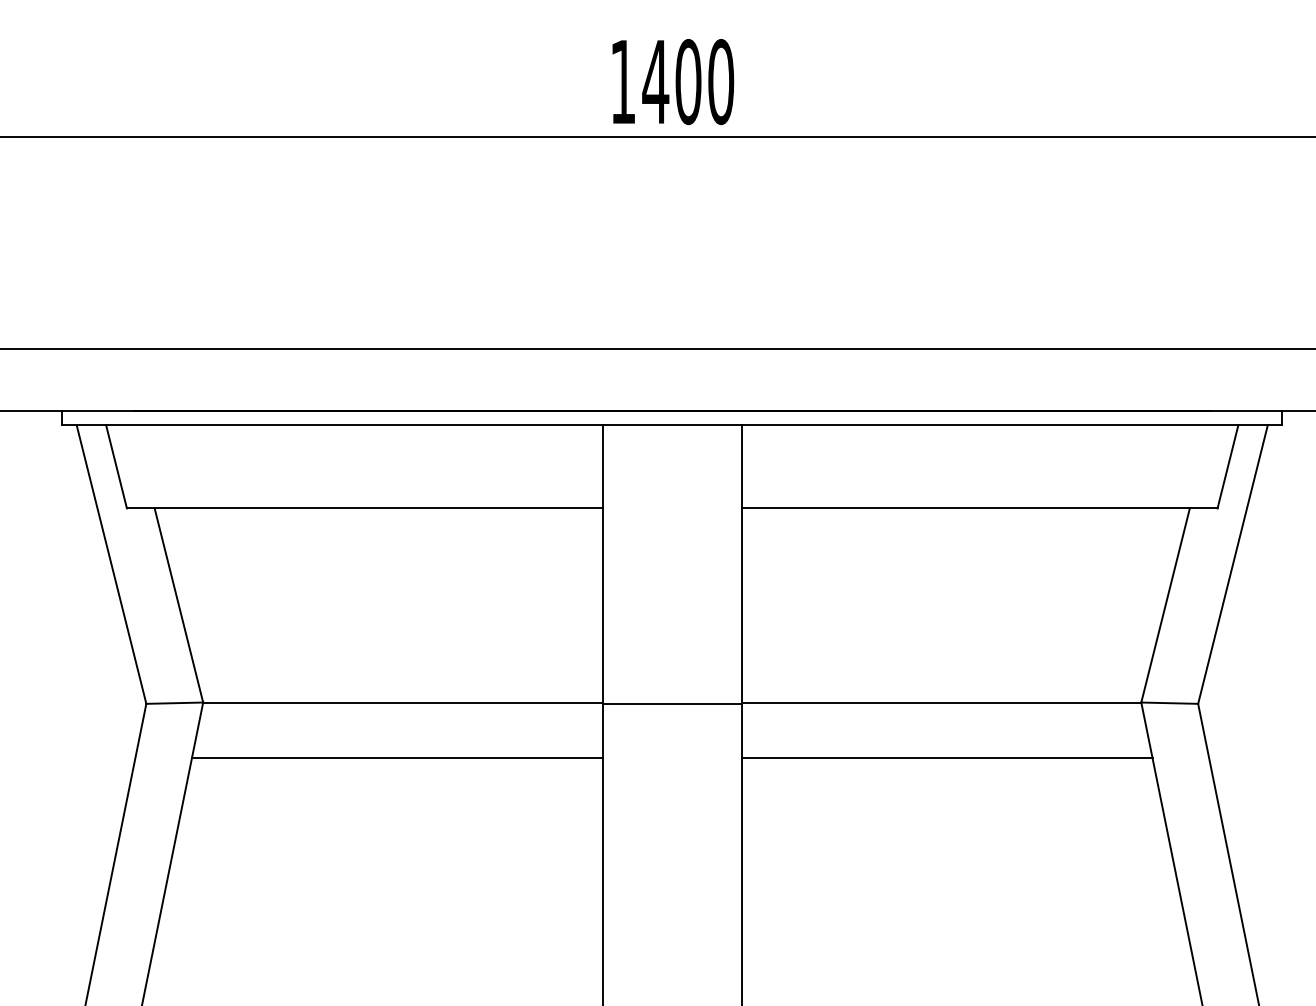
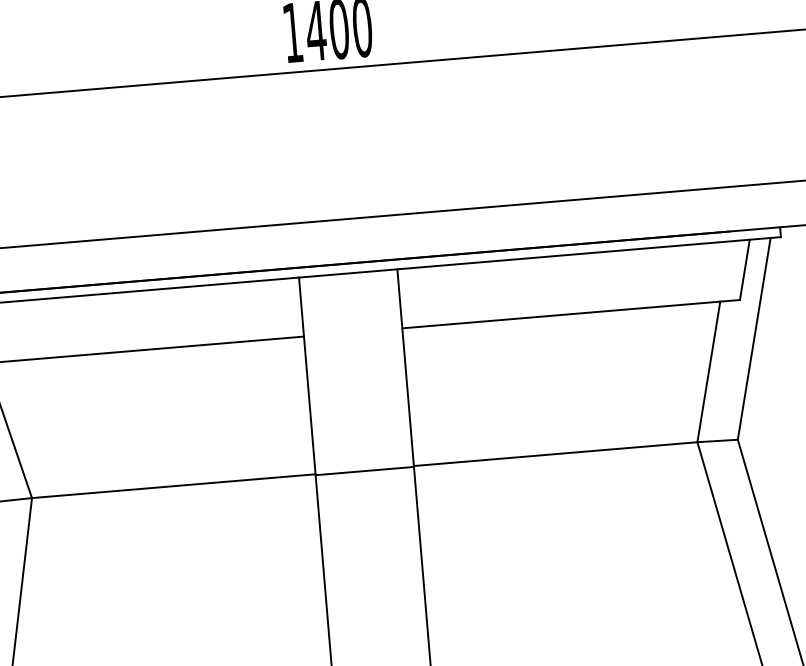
line: (396, 758) -> (172, 526), removed
line: (946, 758) -> (562, 493), removed

